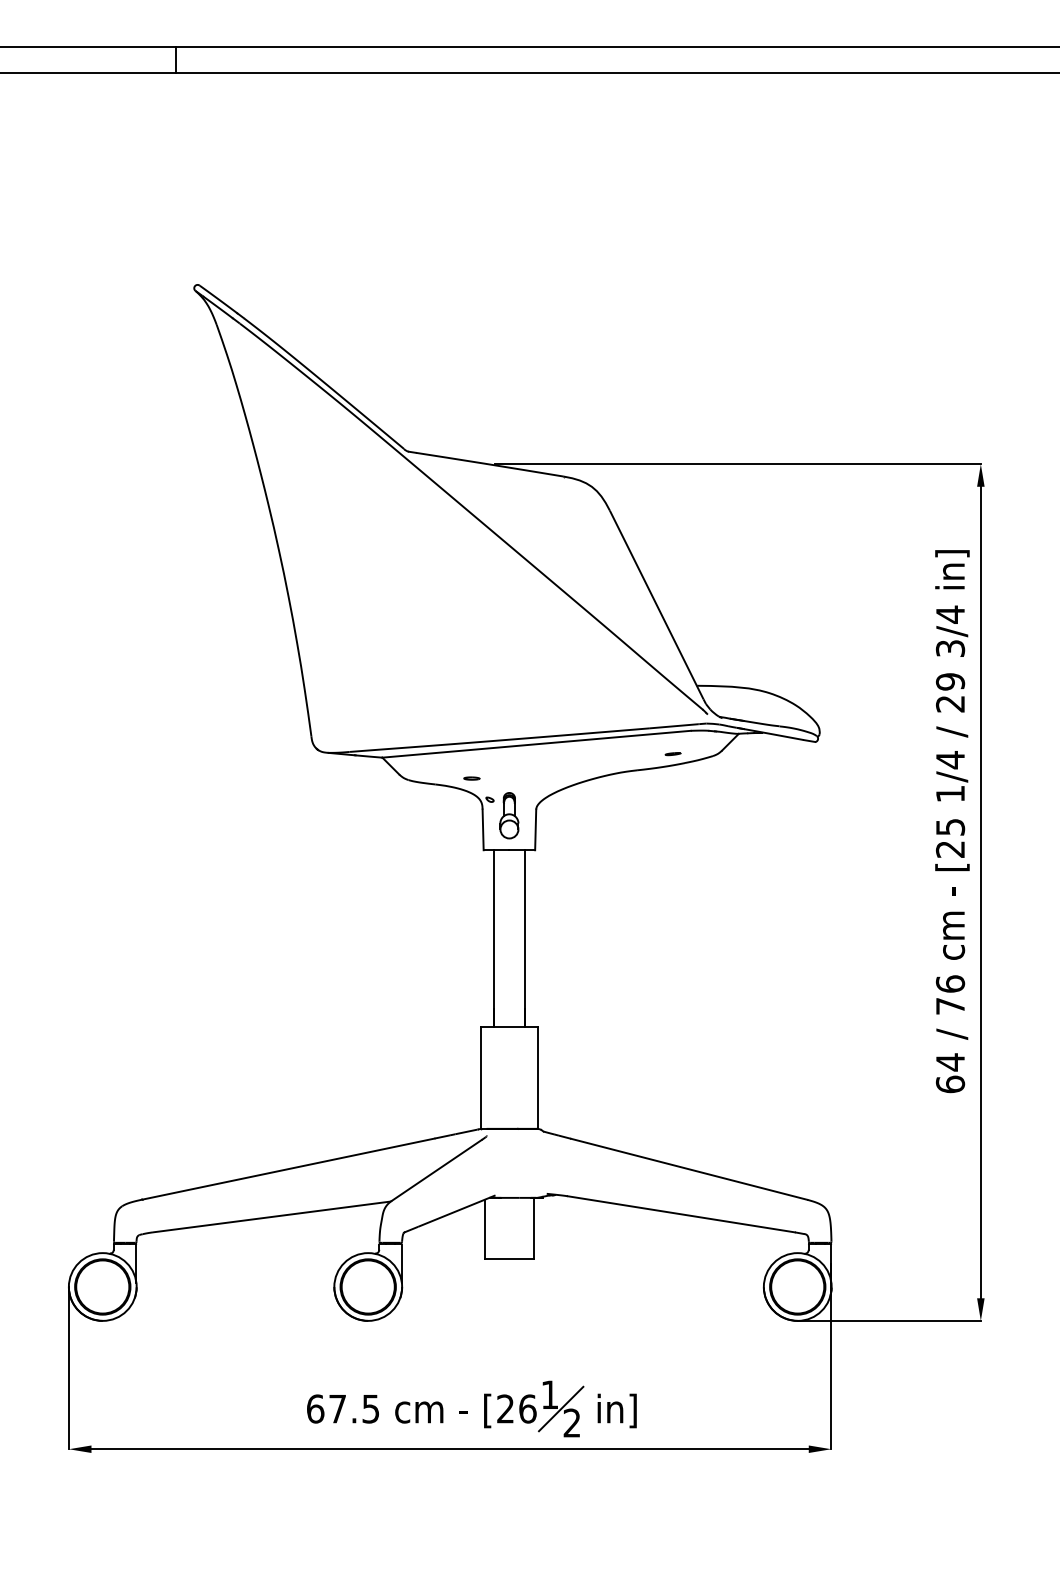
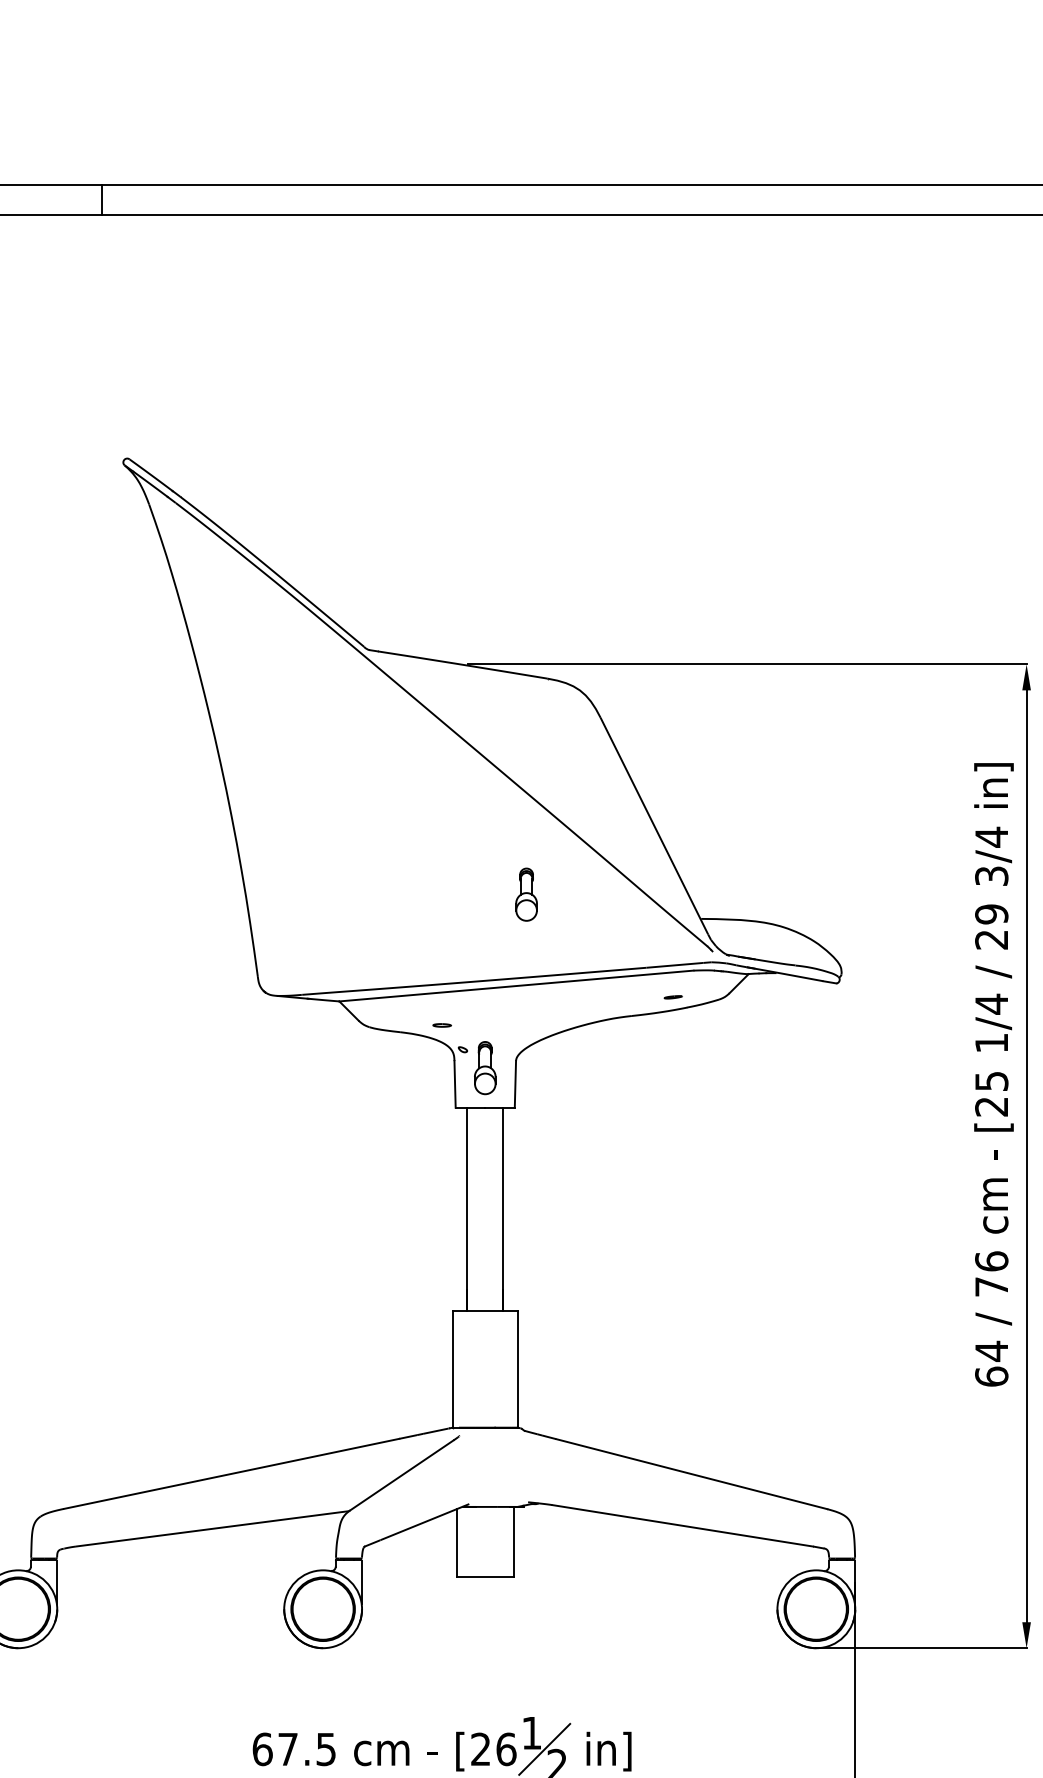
part: (545, 664) -> (526, 894), added

